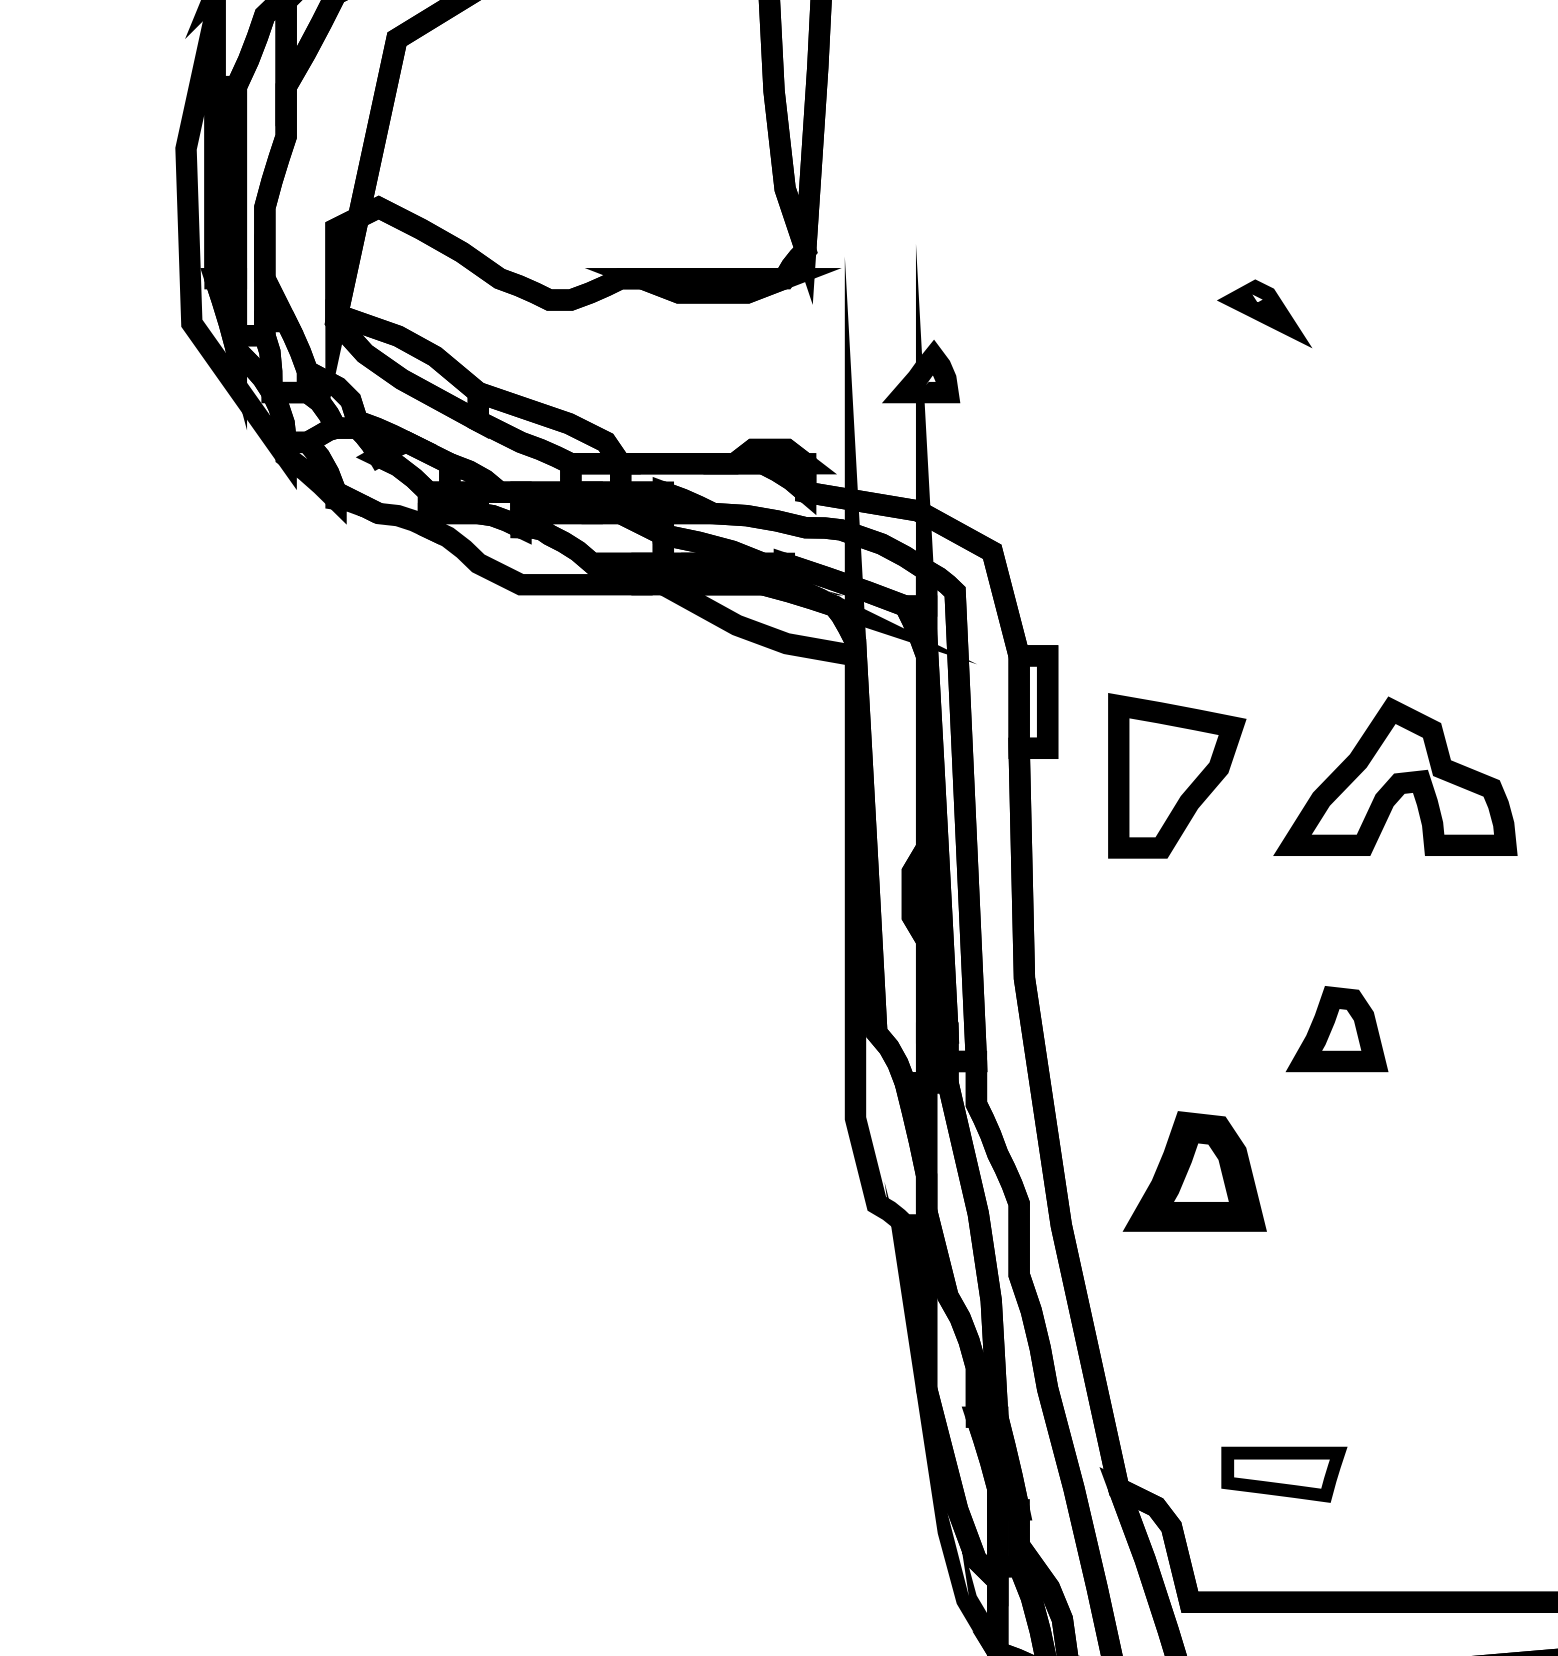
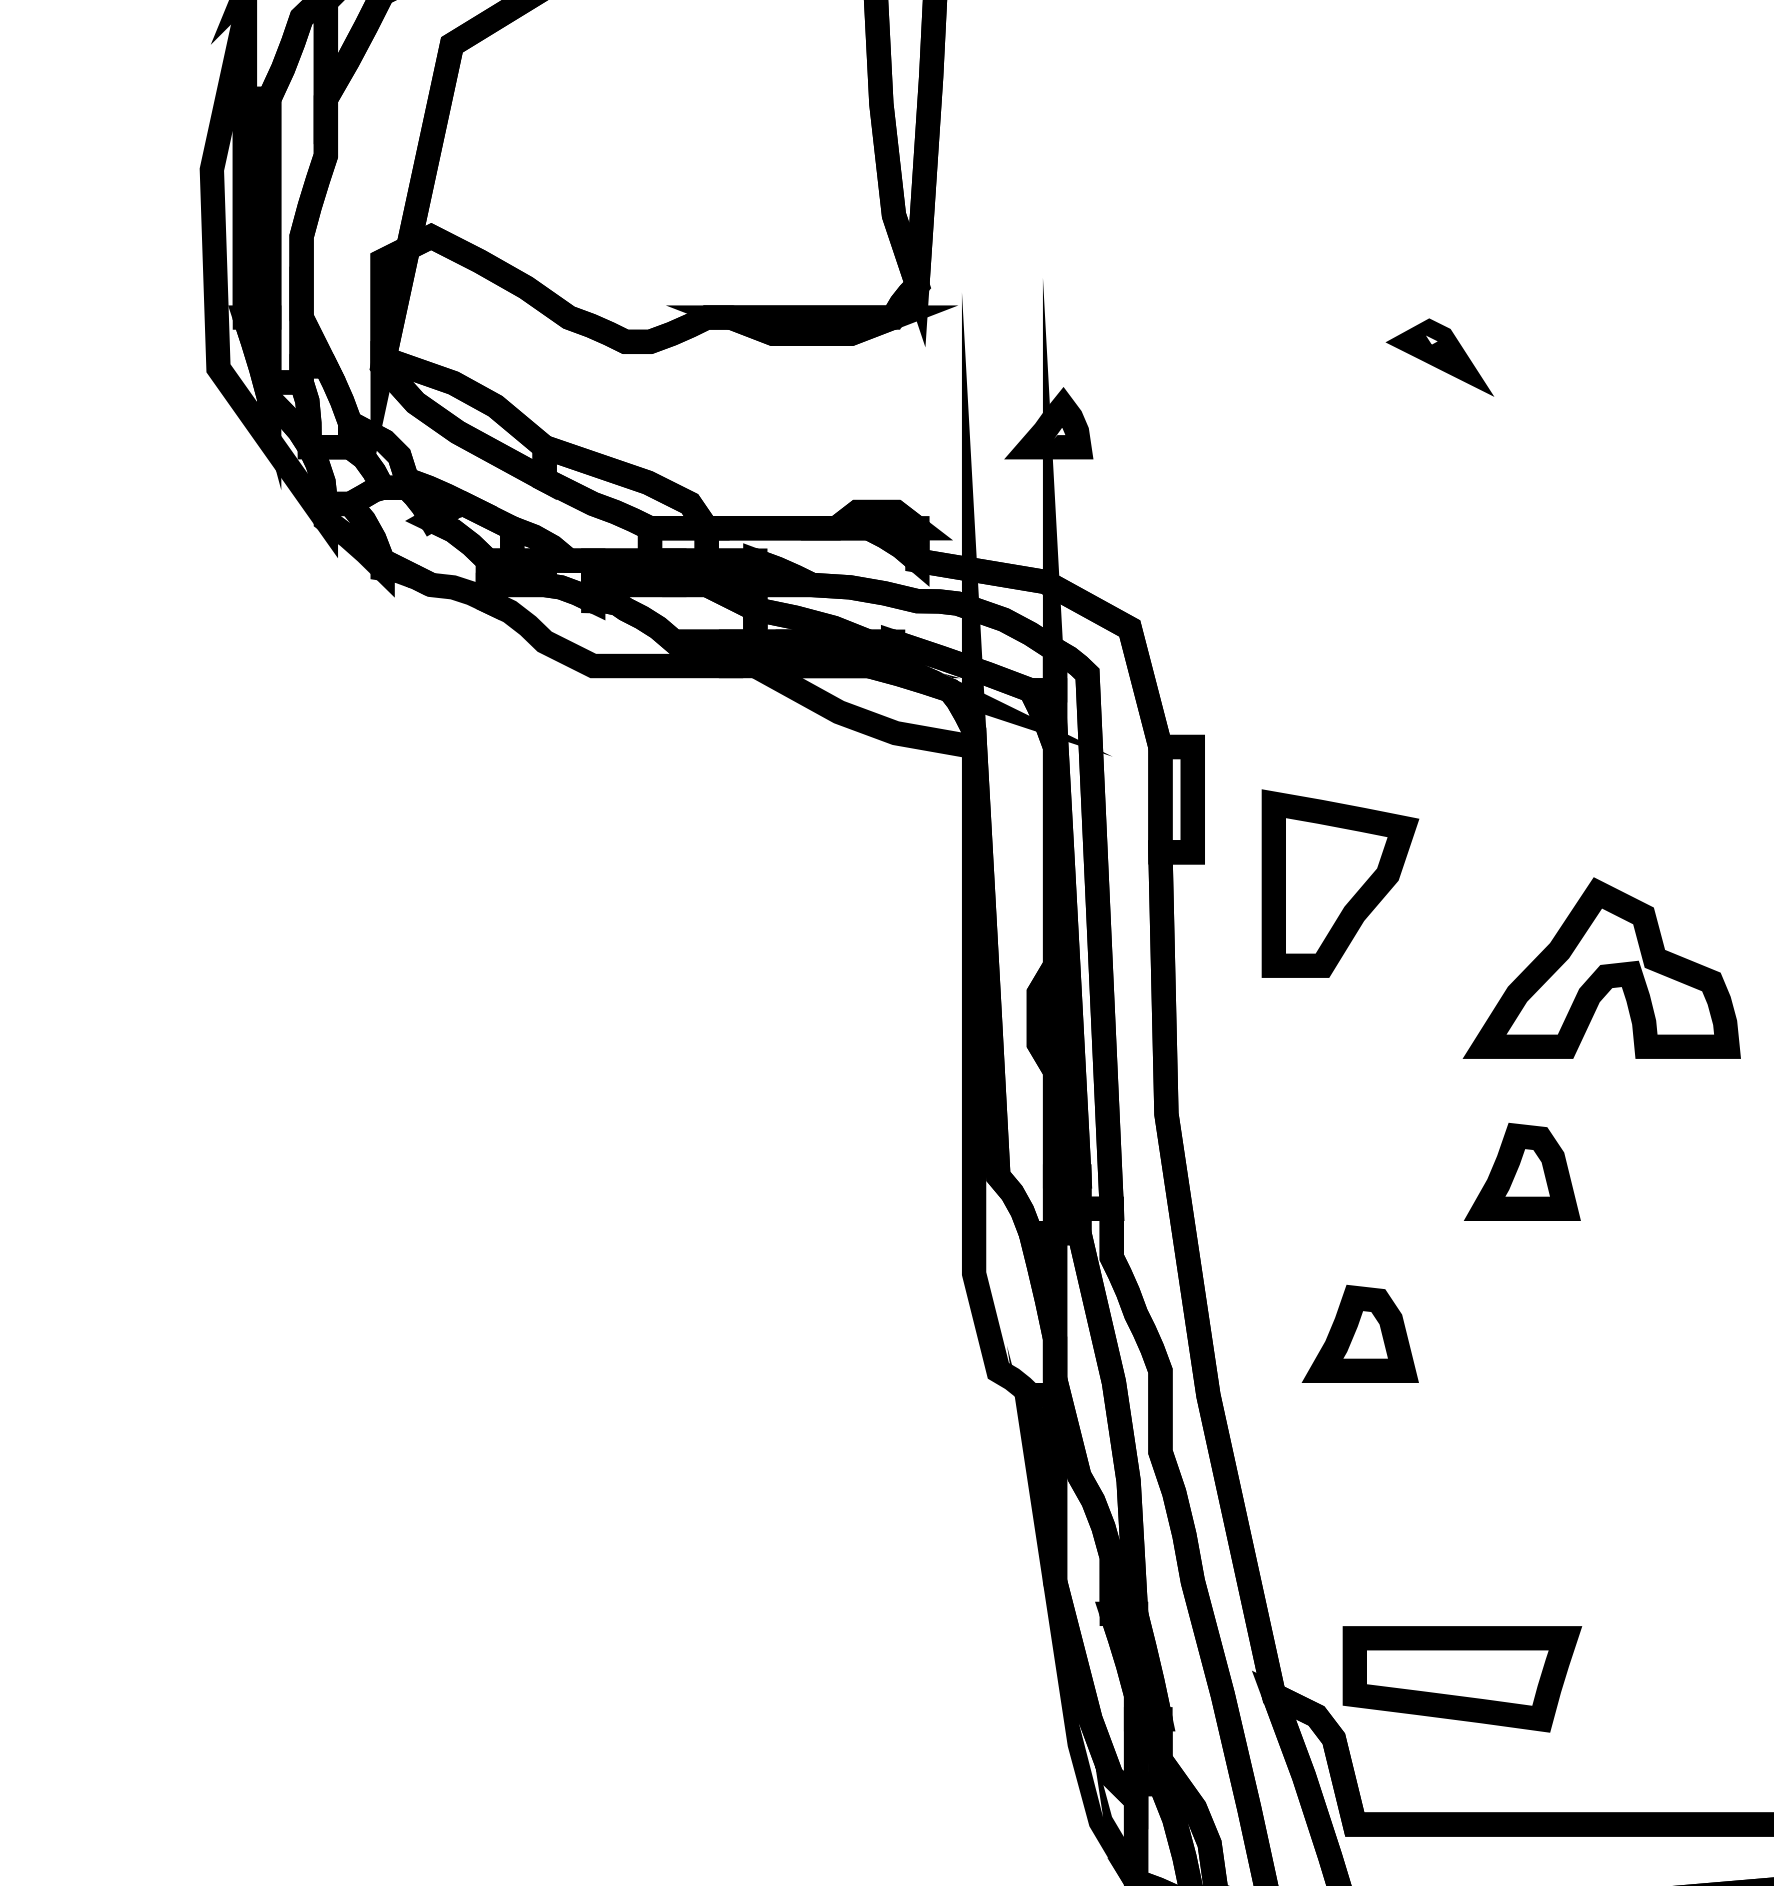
part: (1395, 775) -> (1601, 967), moved
part: (1193, 1170) -> (1359, 1333), size x0.71
part: (1284, 1474) -> (1462, 1679), size x1.67

